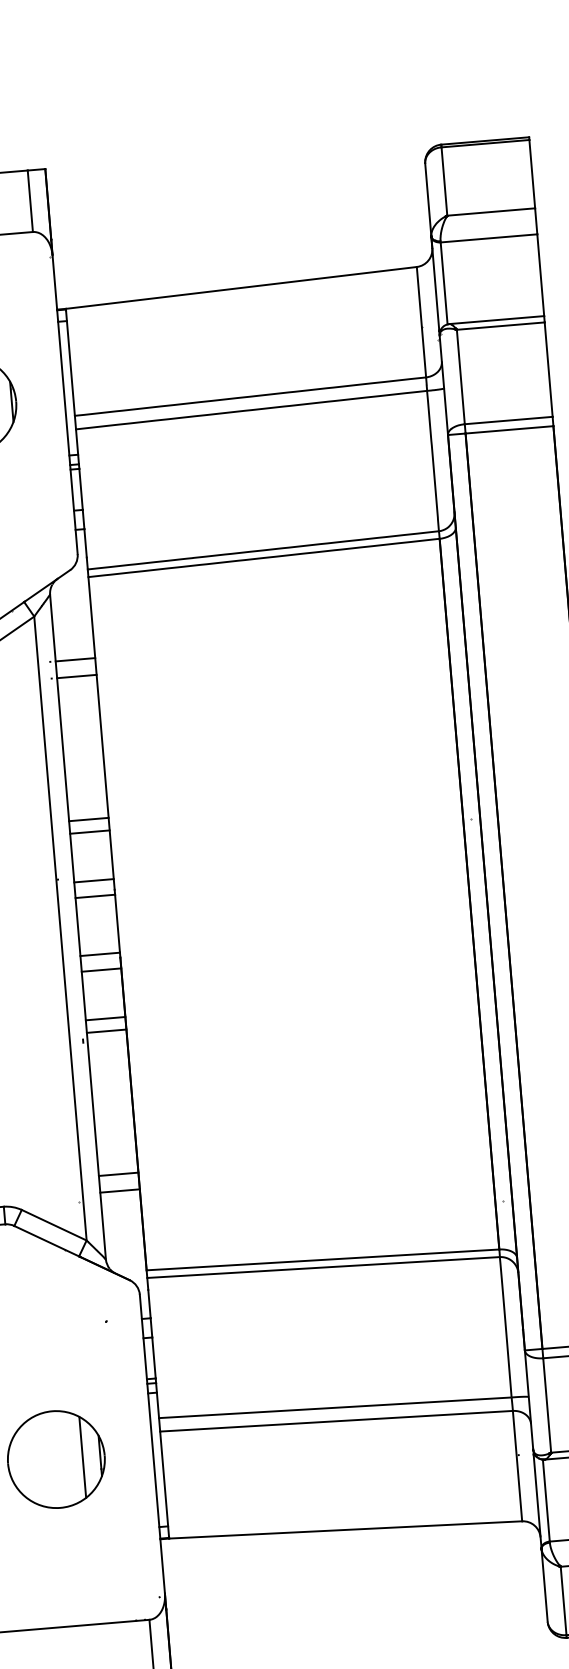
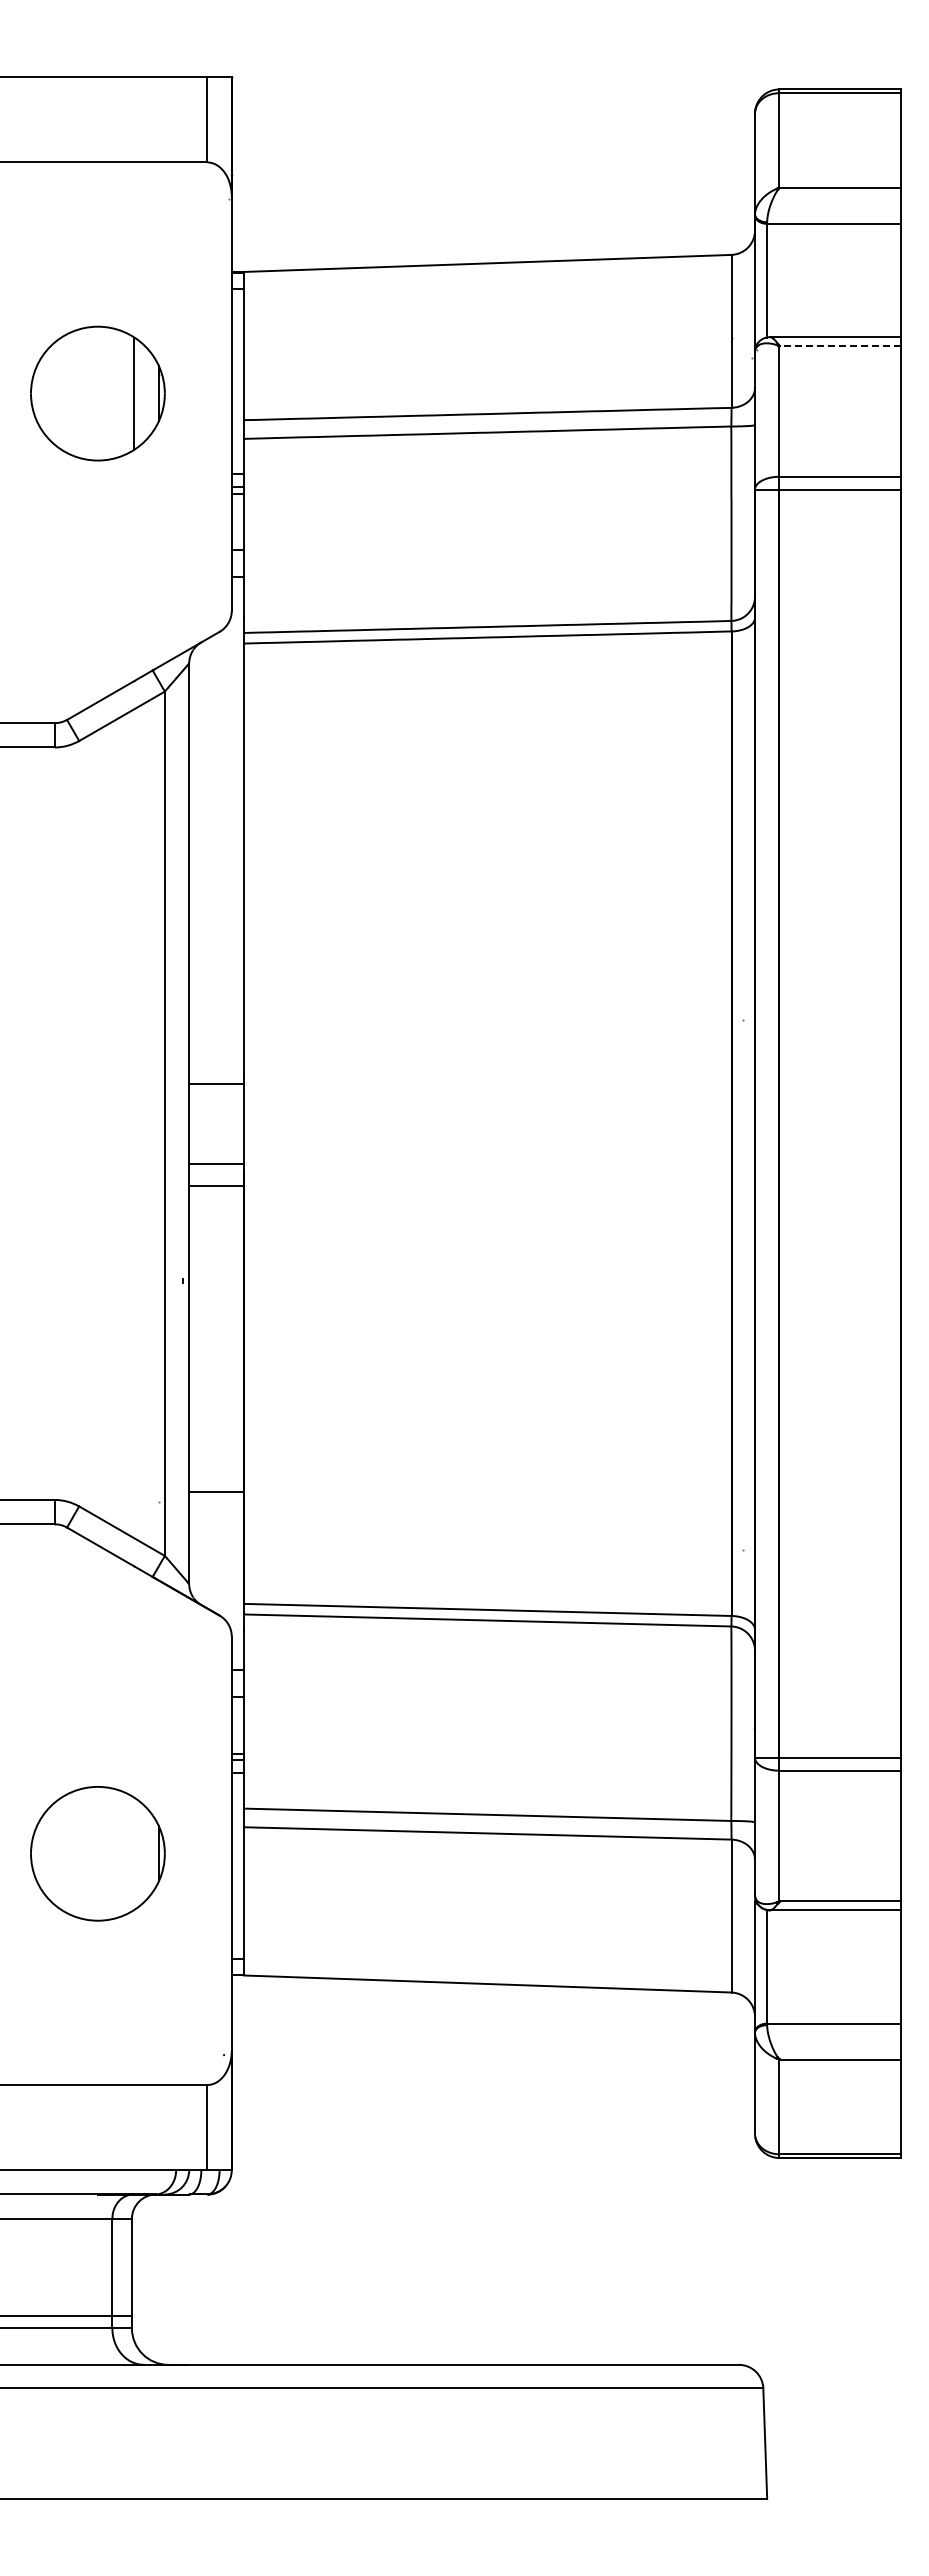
line: (500, 325) -> (840, 345), solid -> dashed
line: (75, 659) -> (216, 755), removed
line: (76, 676) -> (216, 779), removed
line: (88, 819) -> (216, 977), removed
line: (89, 832) -> (216, 994), removed
line: (93, 880) -> (216, 1061), removed
line: (105, 1018) -> (216, 1252), removed
line: (106, 1031) -> (216, 1270), removed
line: (118, 1174) -> (216, 1468), removed
line: (82, 1457) -> (134, 1853), removed

